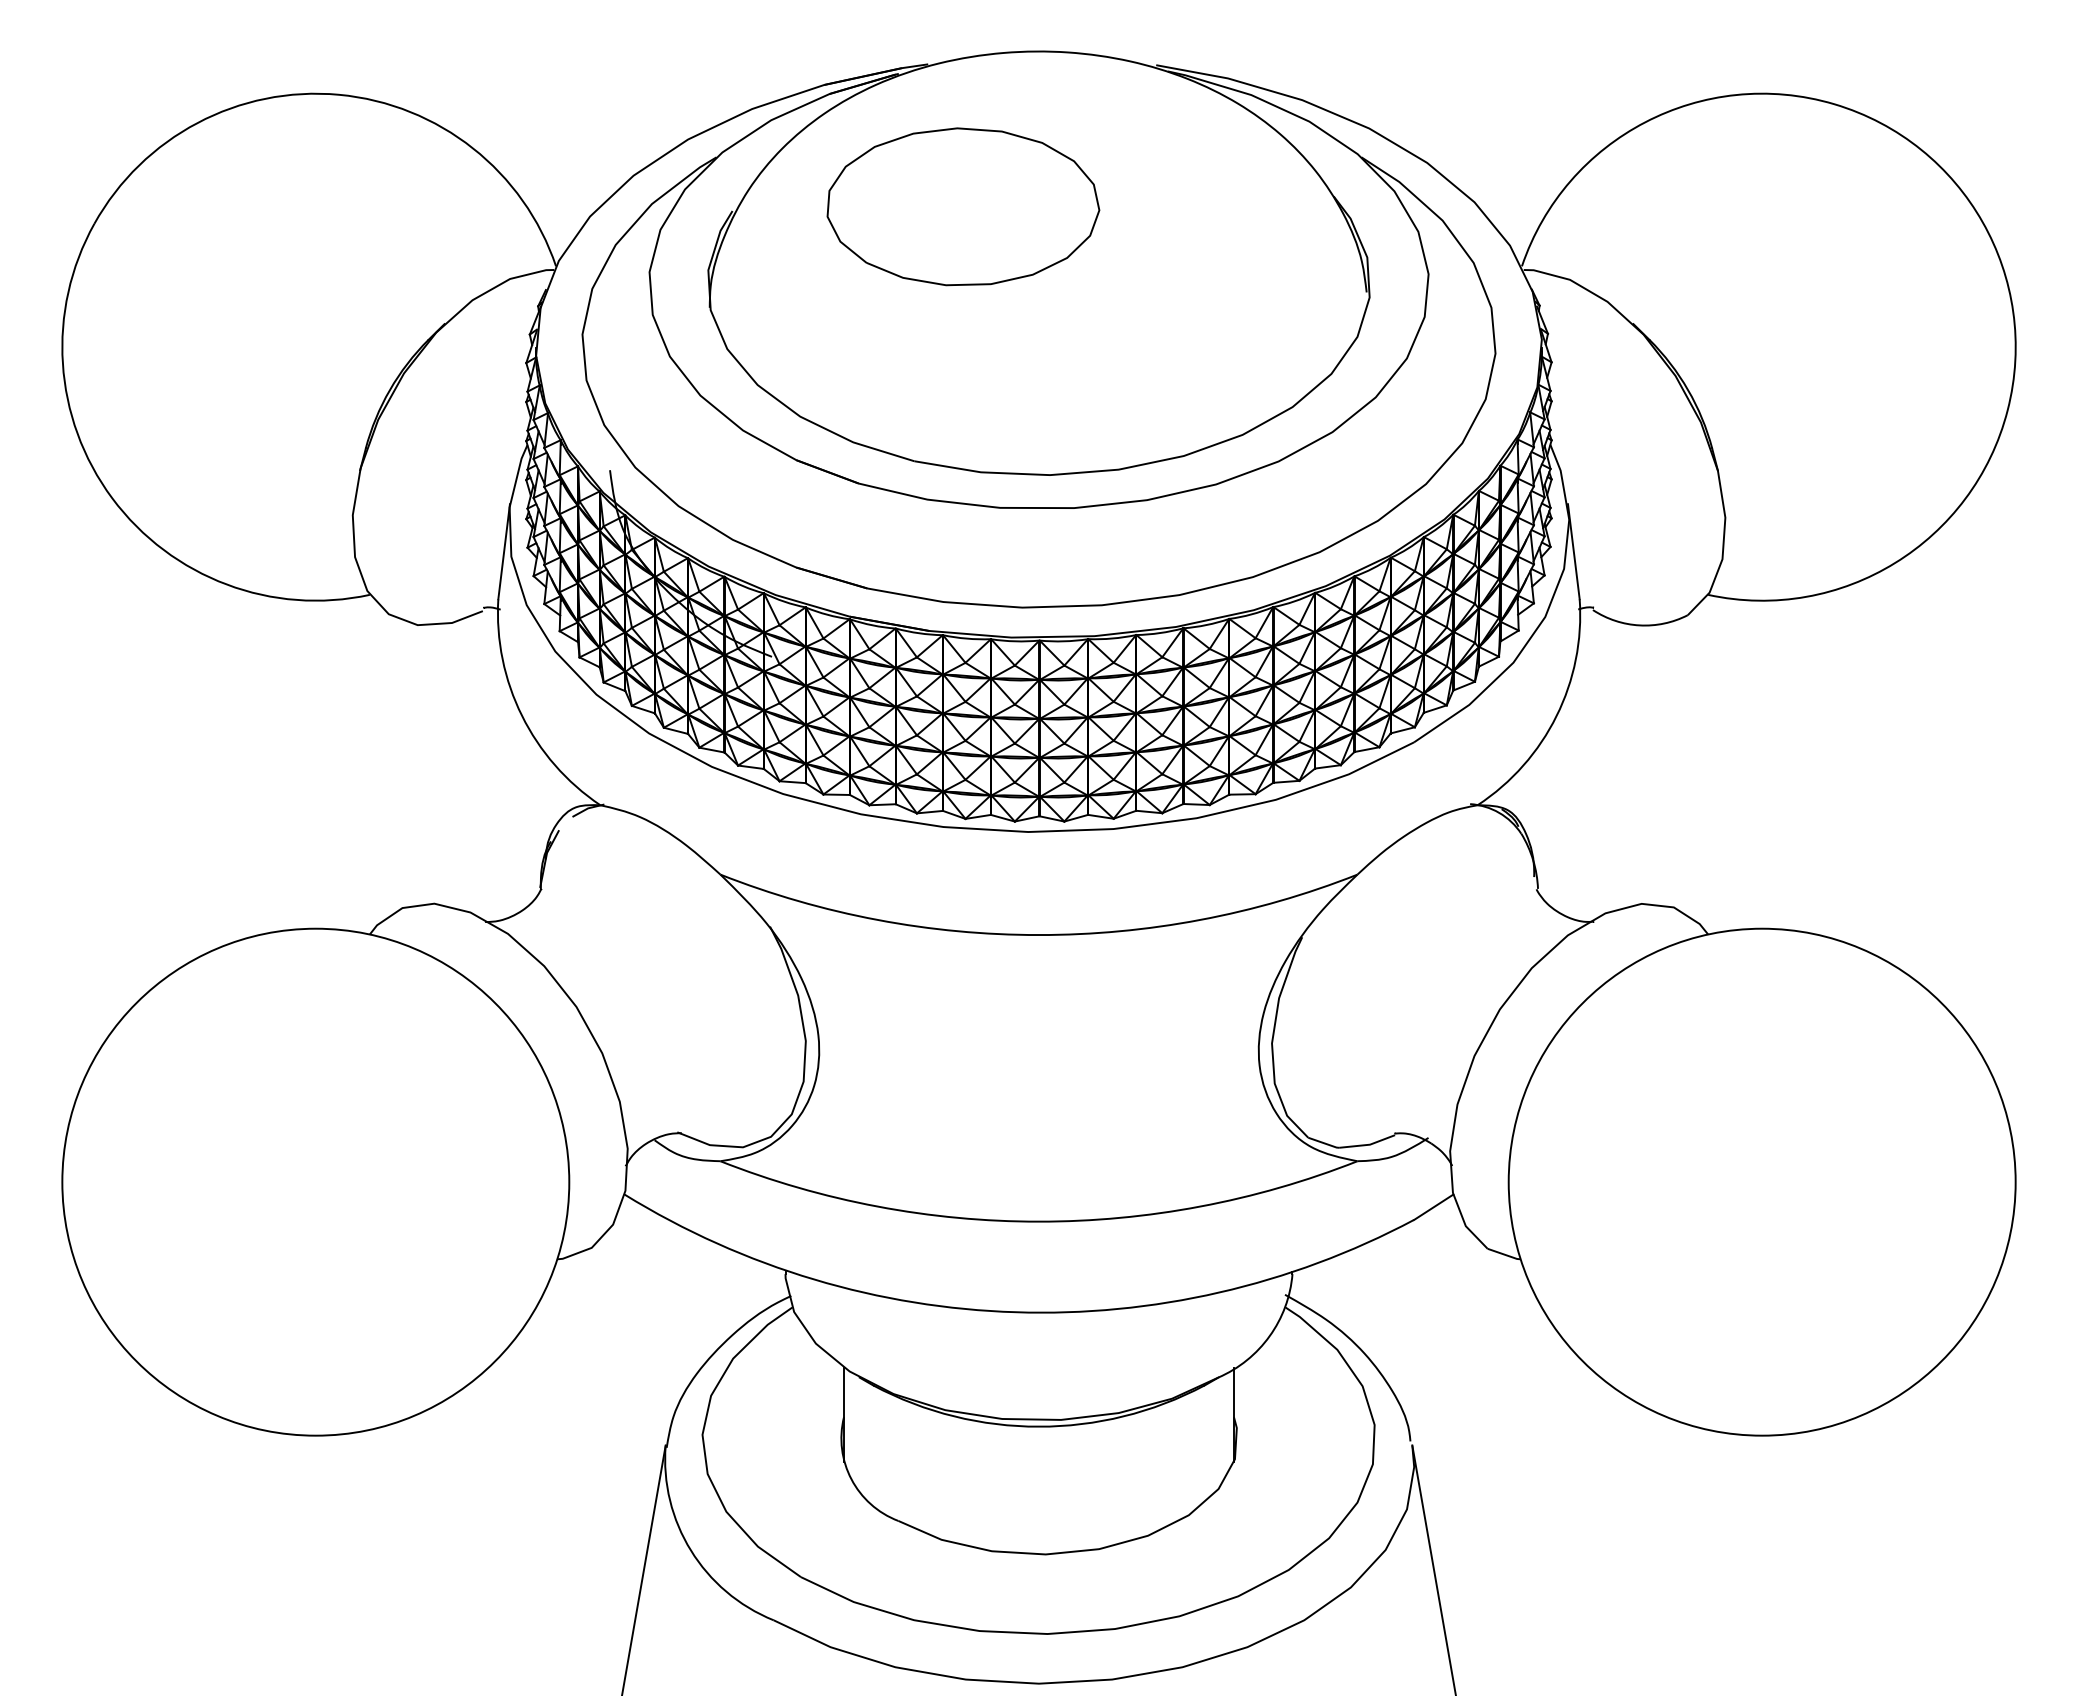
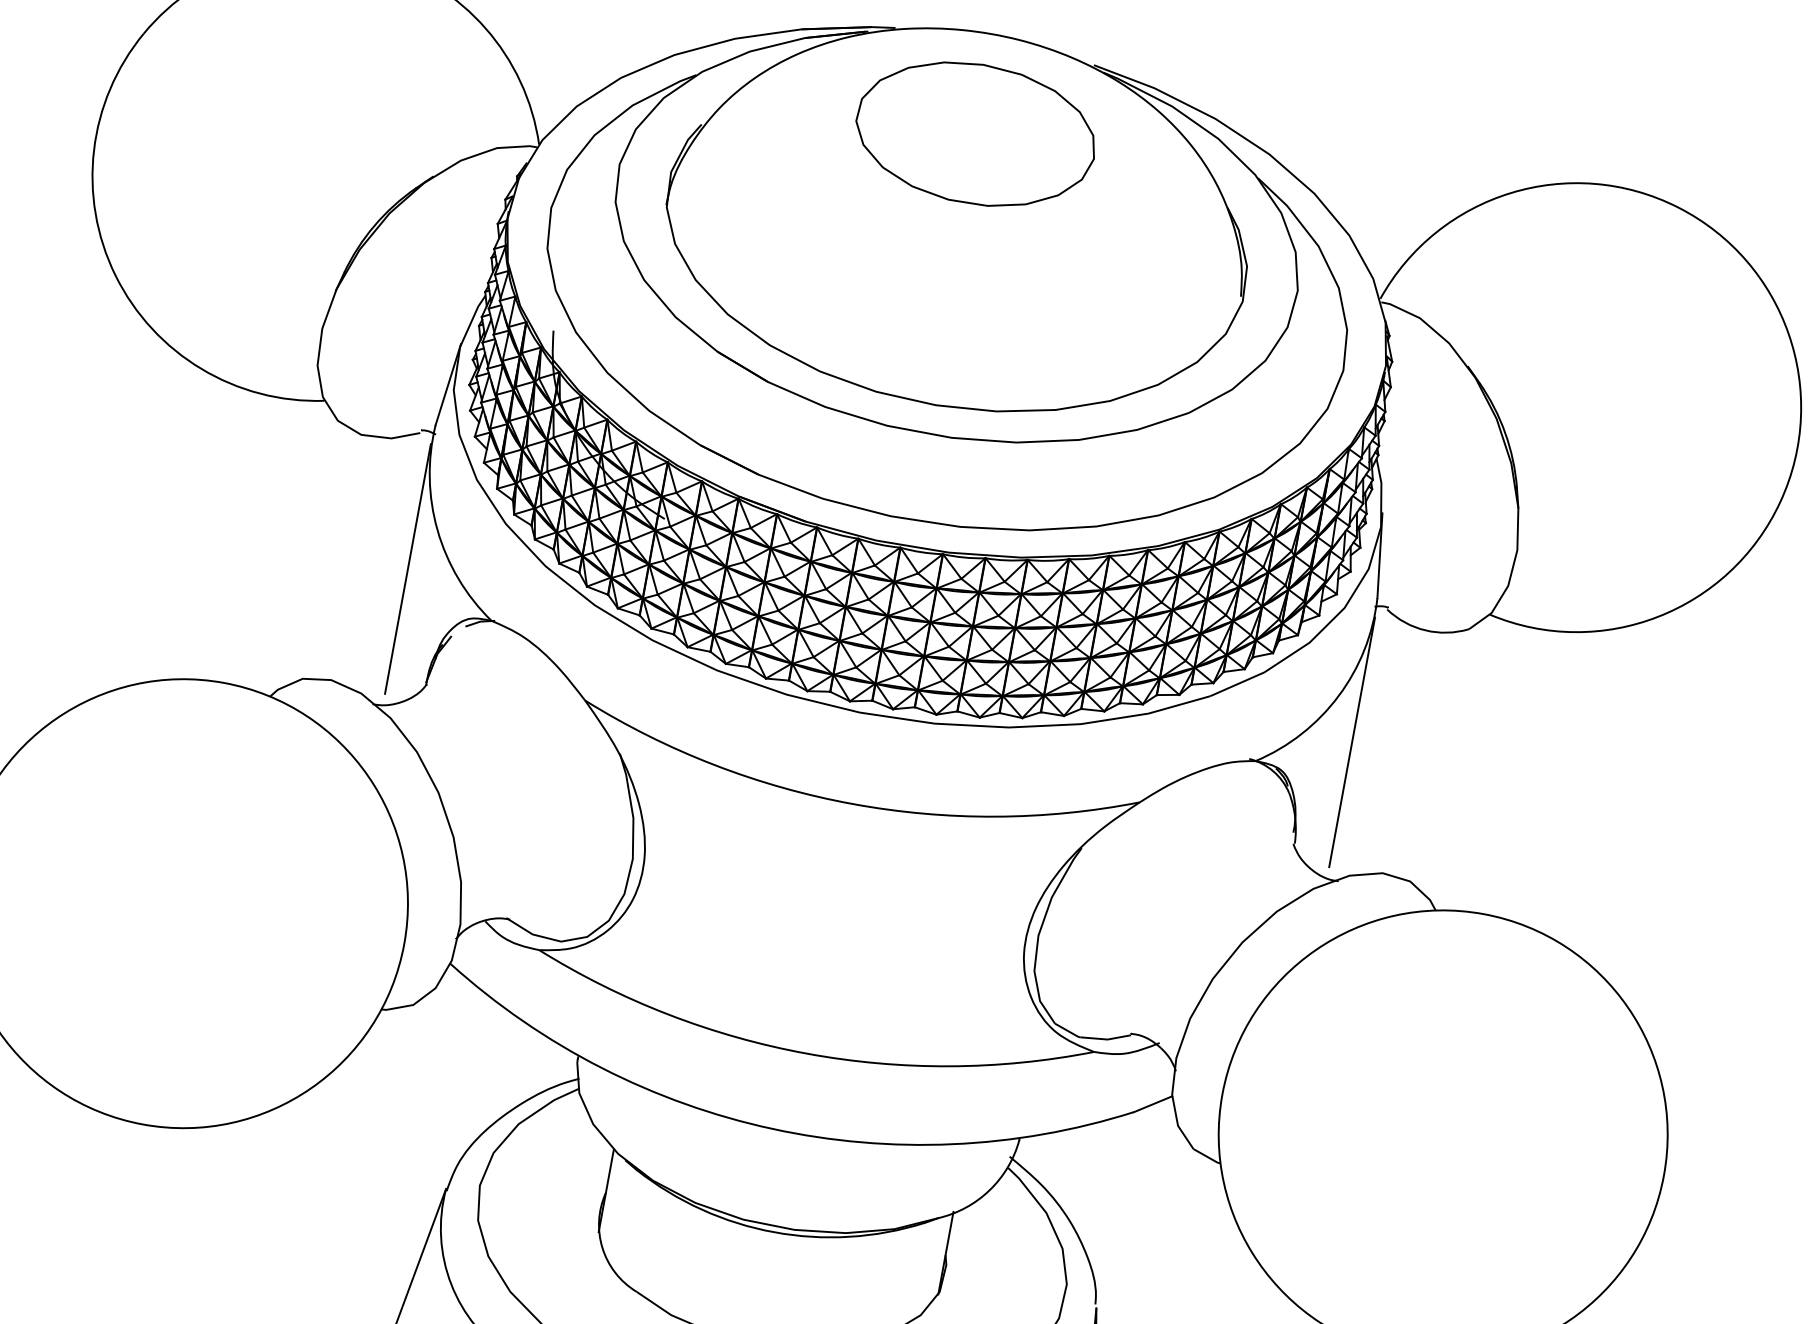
part: (963, 206) -> (976, 133), moved
line: (496, 764) -> (407, 568), added
line: (1581, 764) -> (1352, 742), added

